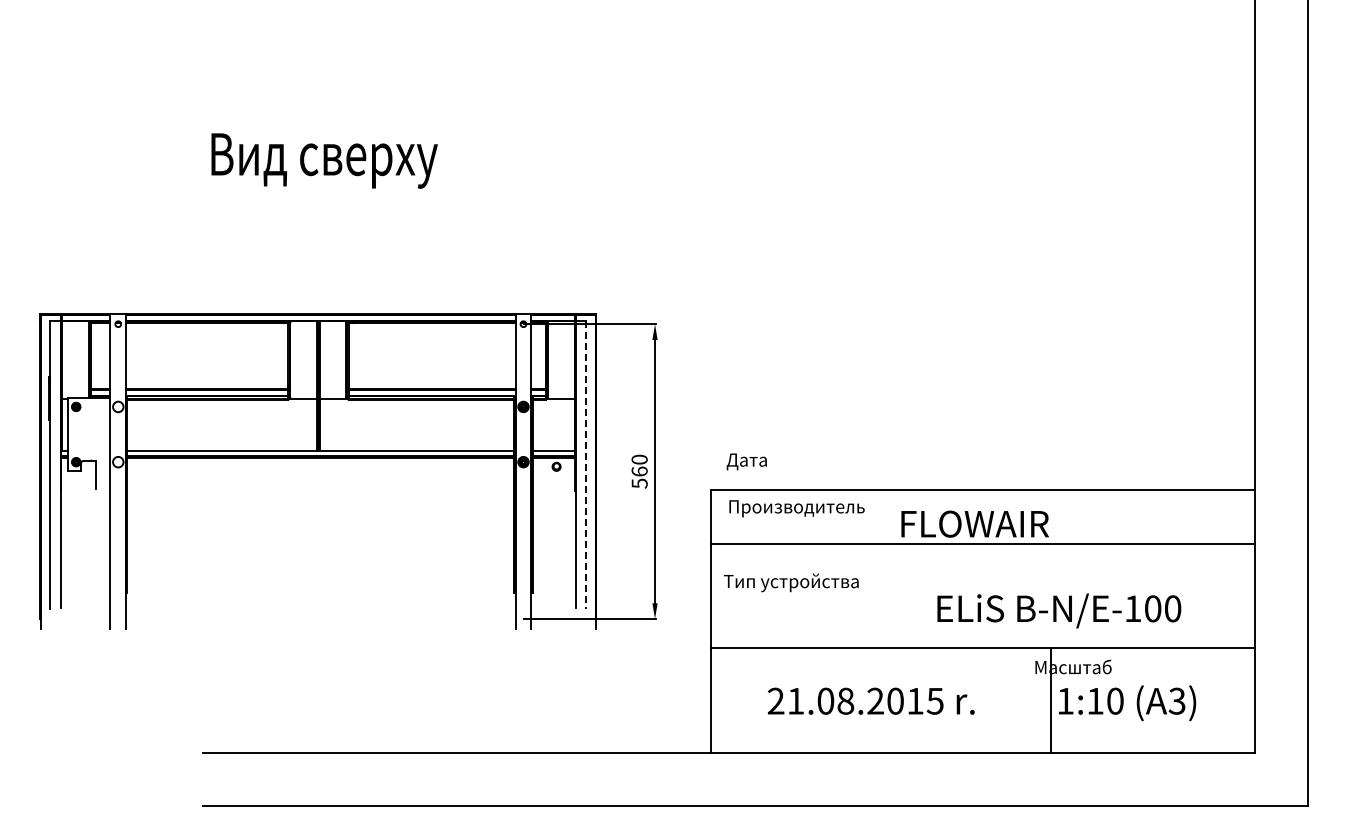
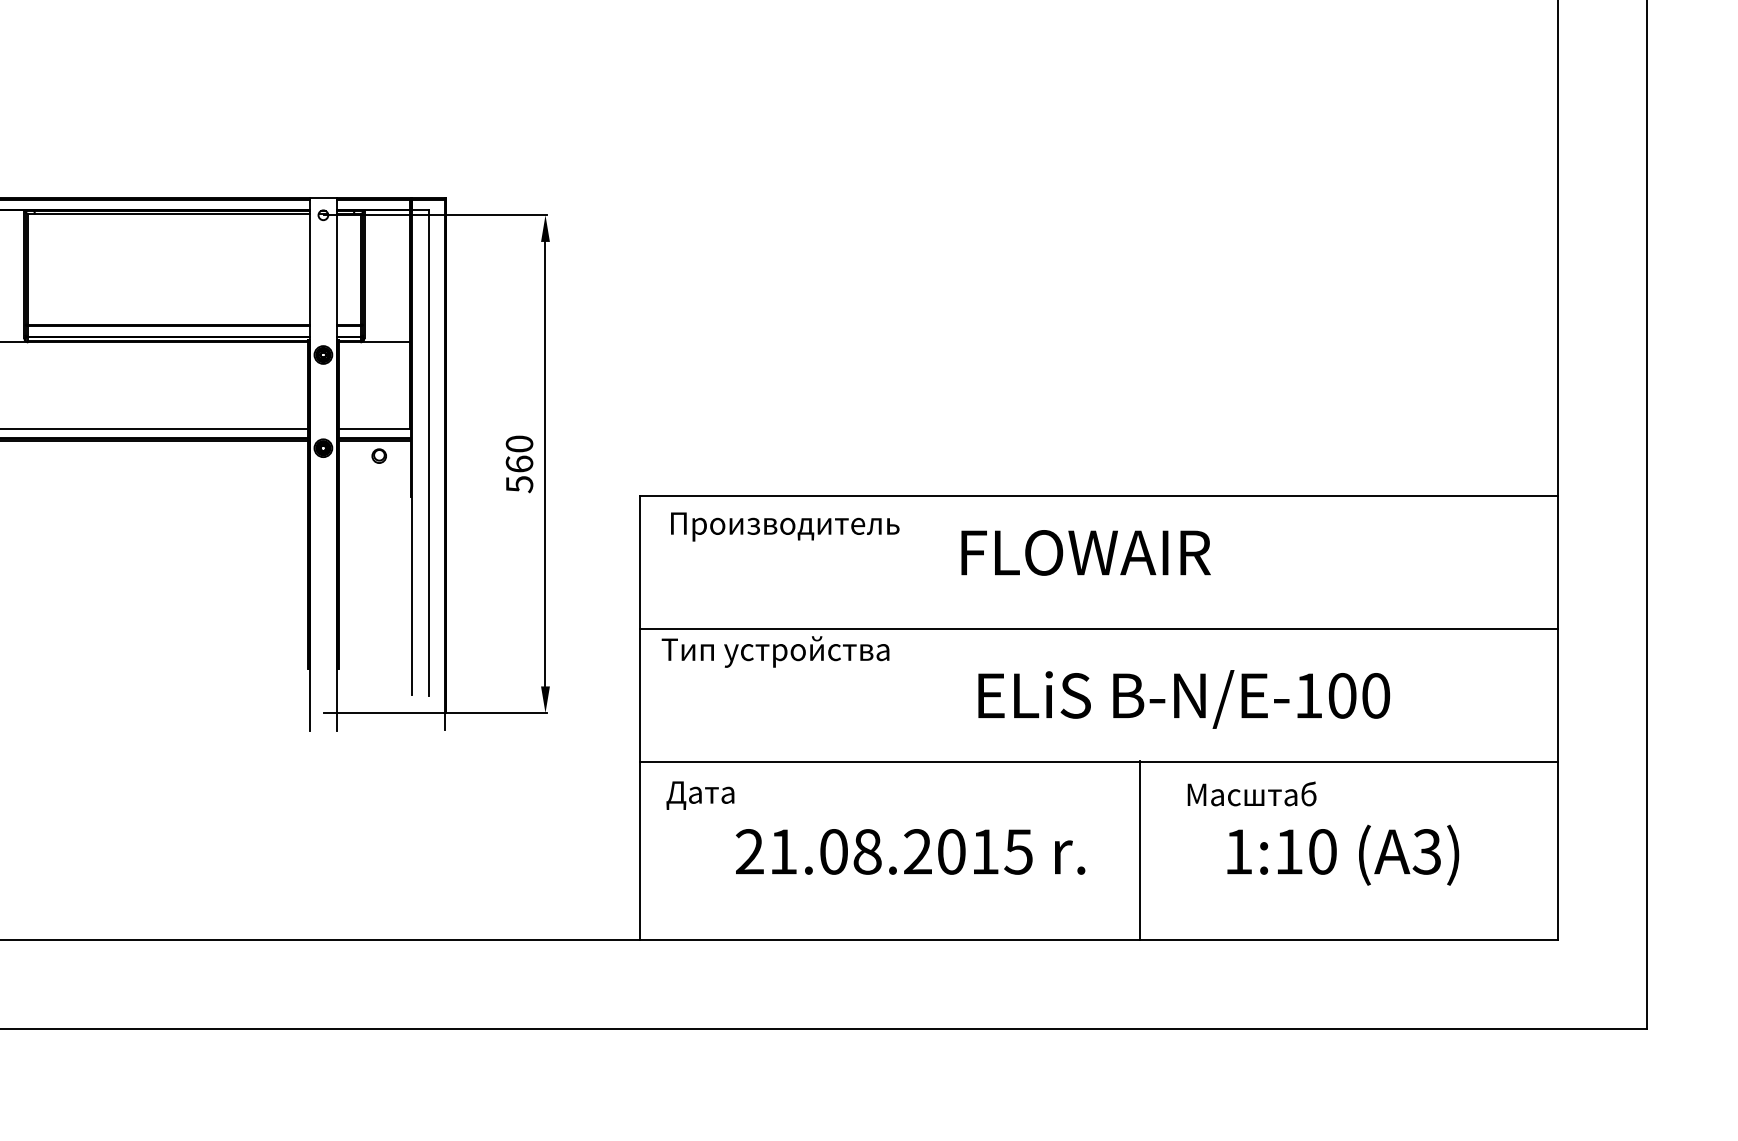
text: (746, 461) -> (699, 794), moved
line: (586, 464) -> (429, 452), dashed -> solid
line: (982, 544) -> (1098, 629), moved
text: (1059, 610) -> (1184, 698), moved
line: (1051, 700) -> (1140, 850), moved

